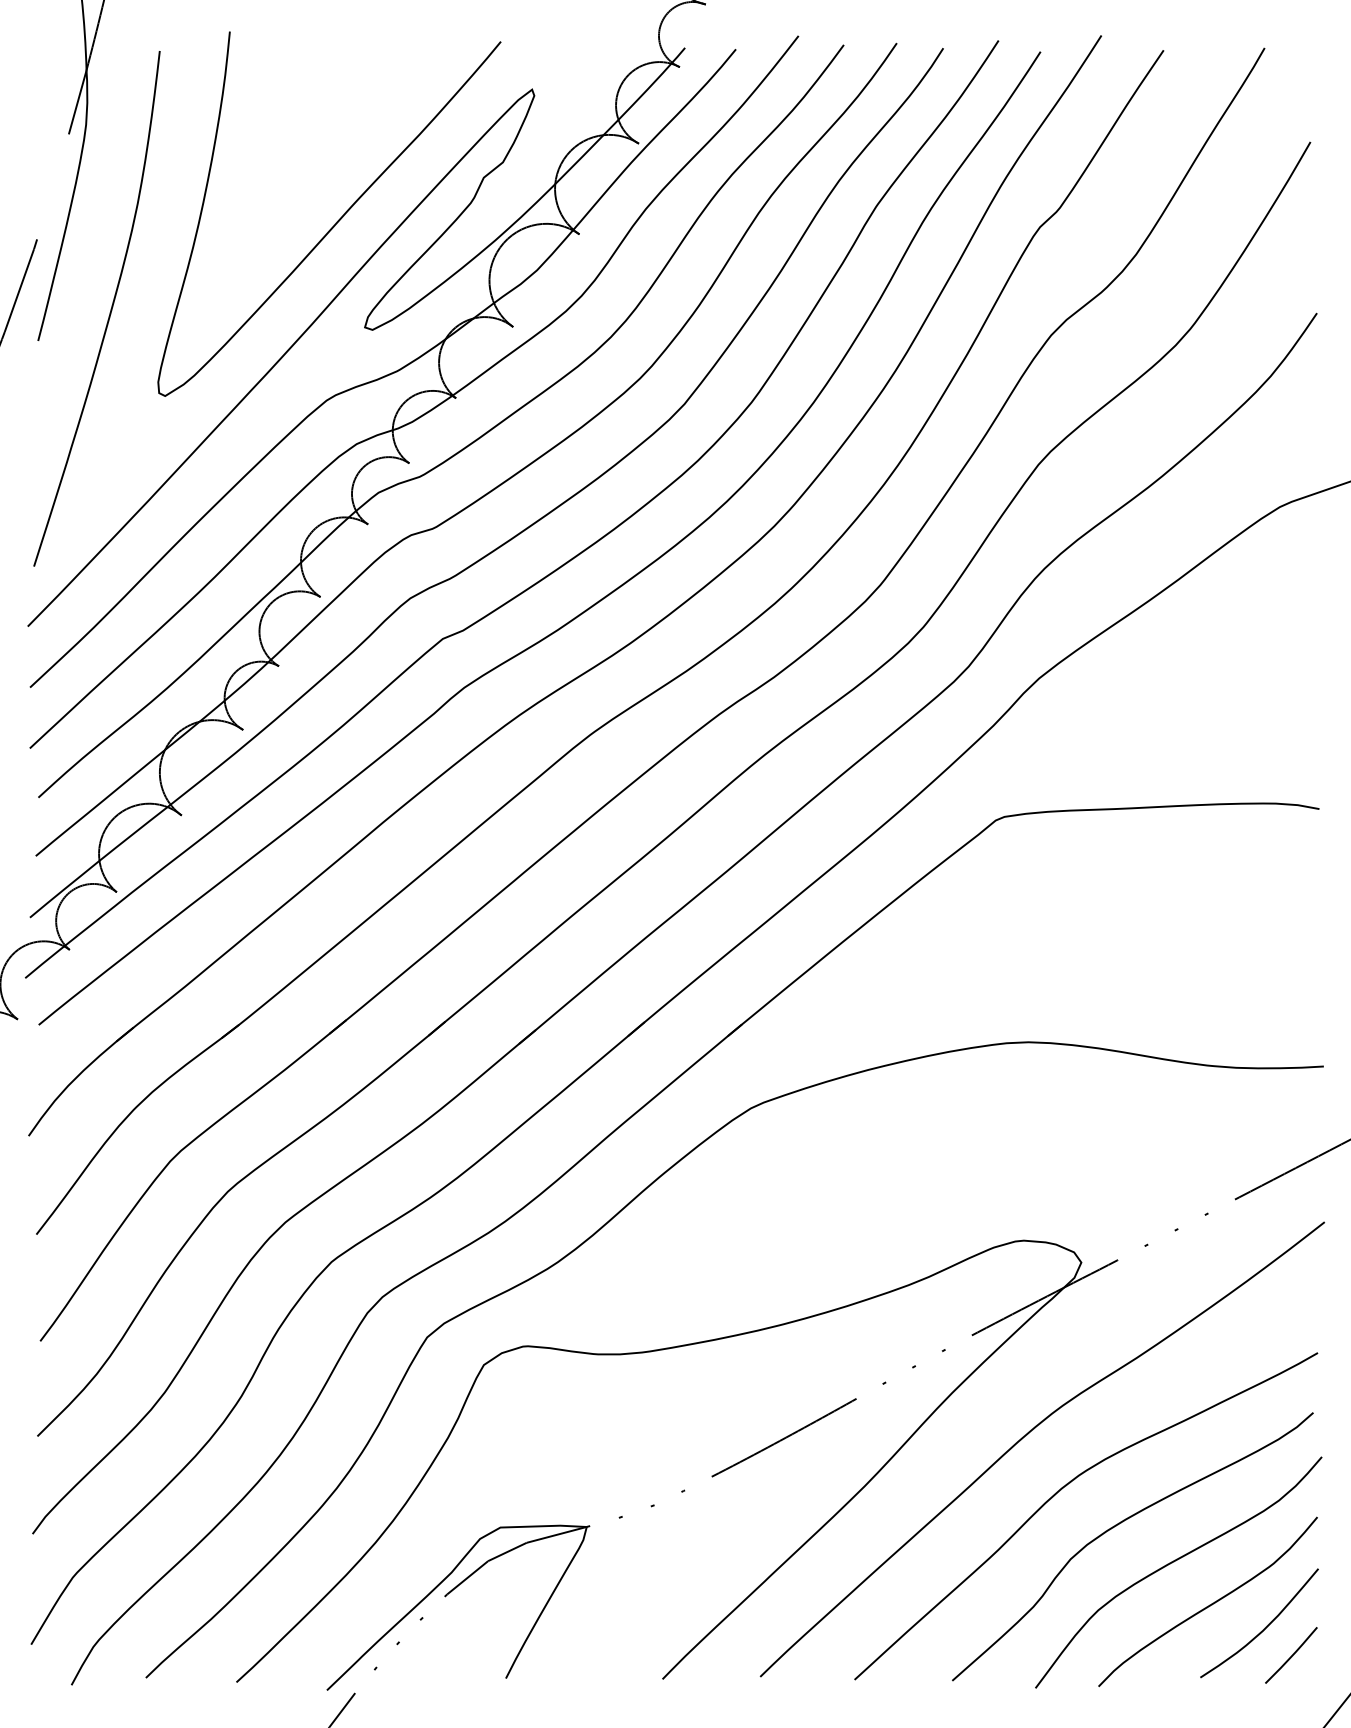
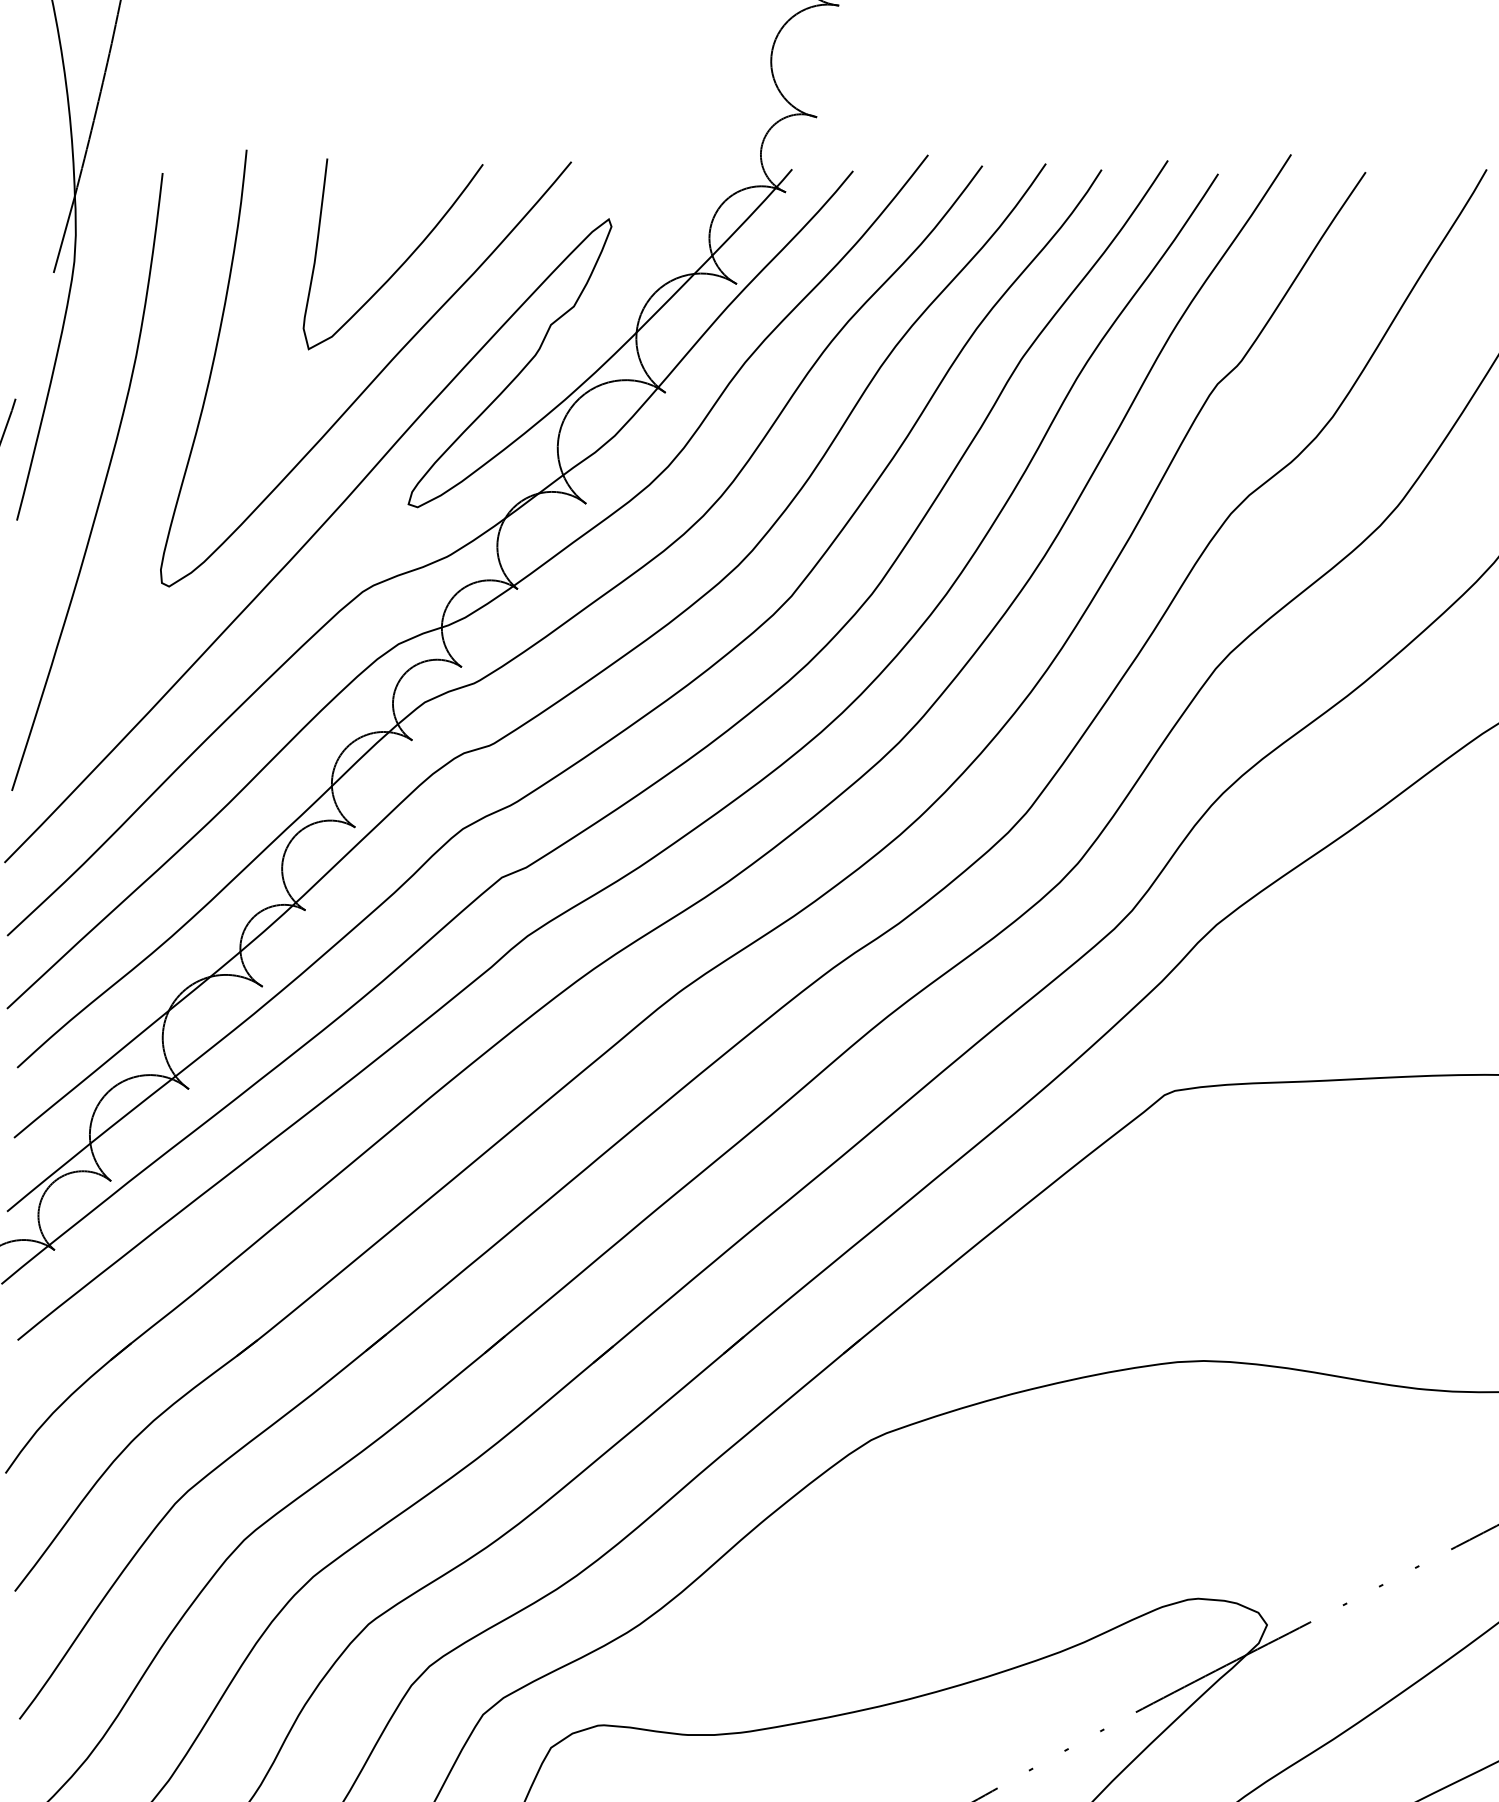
curve: (359, 126) -> (401, 263), added

